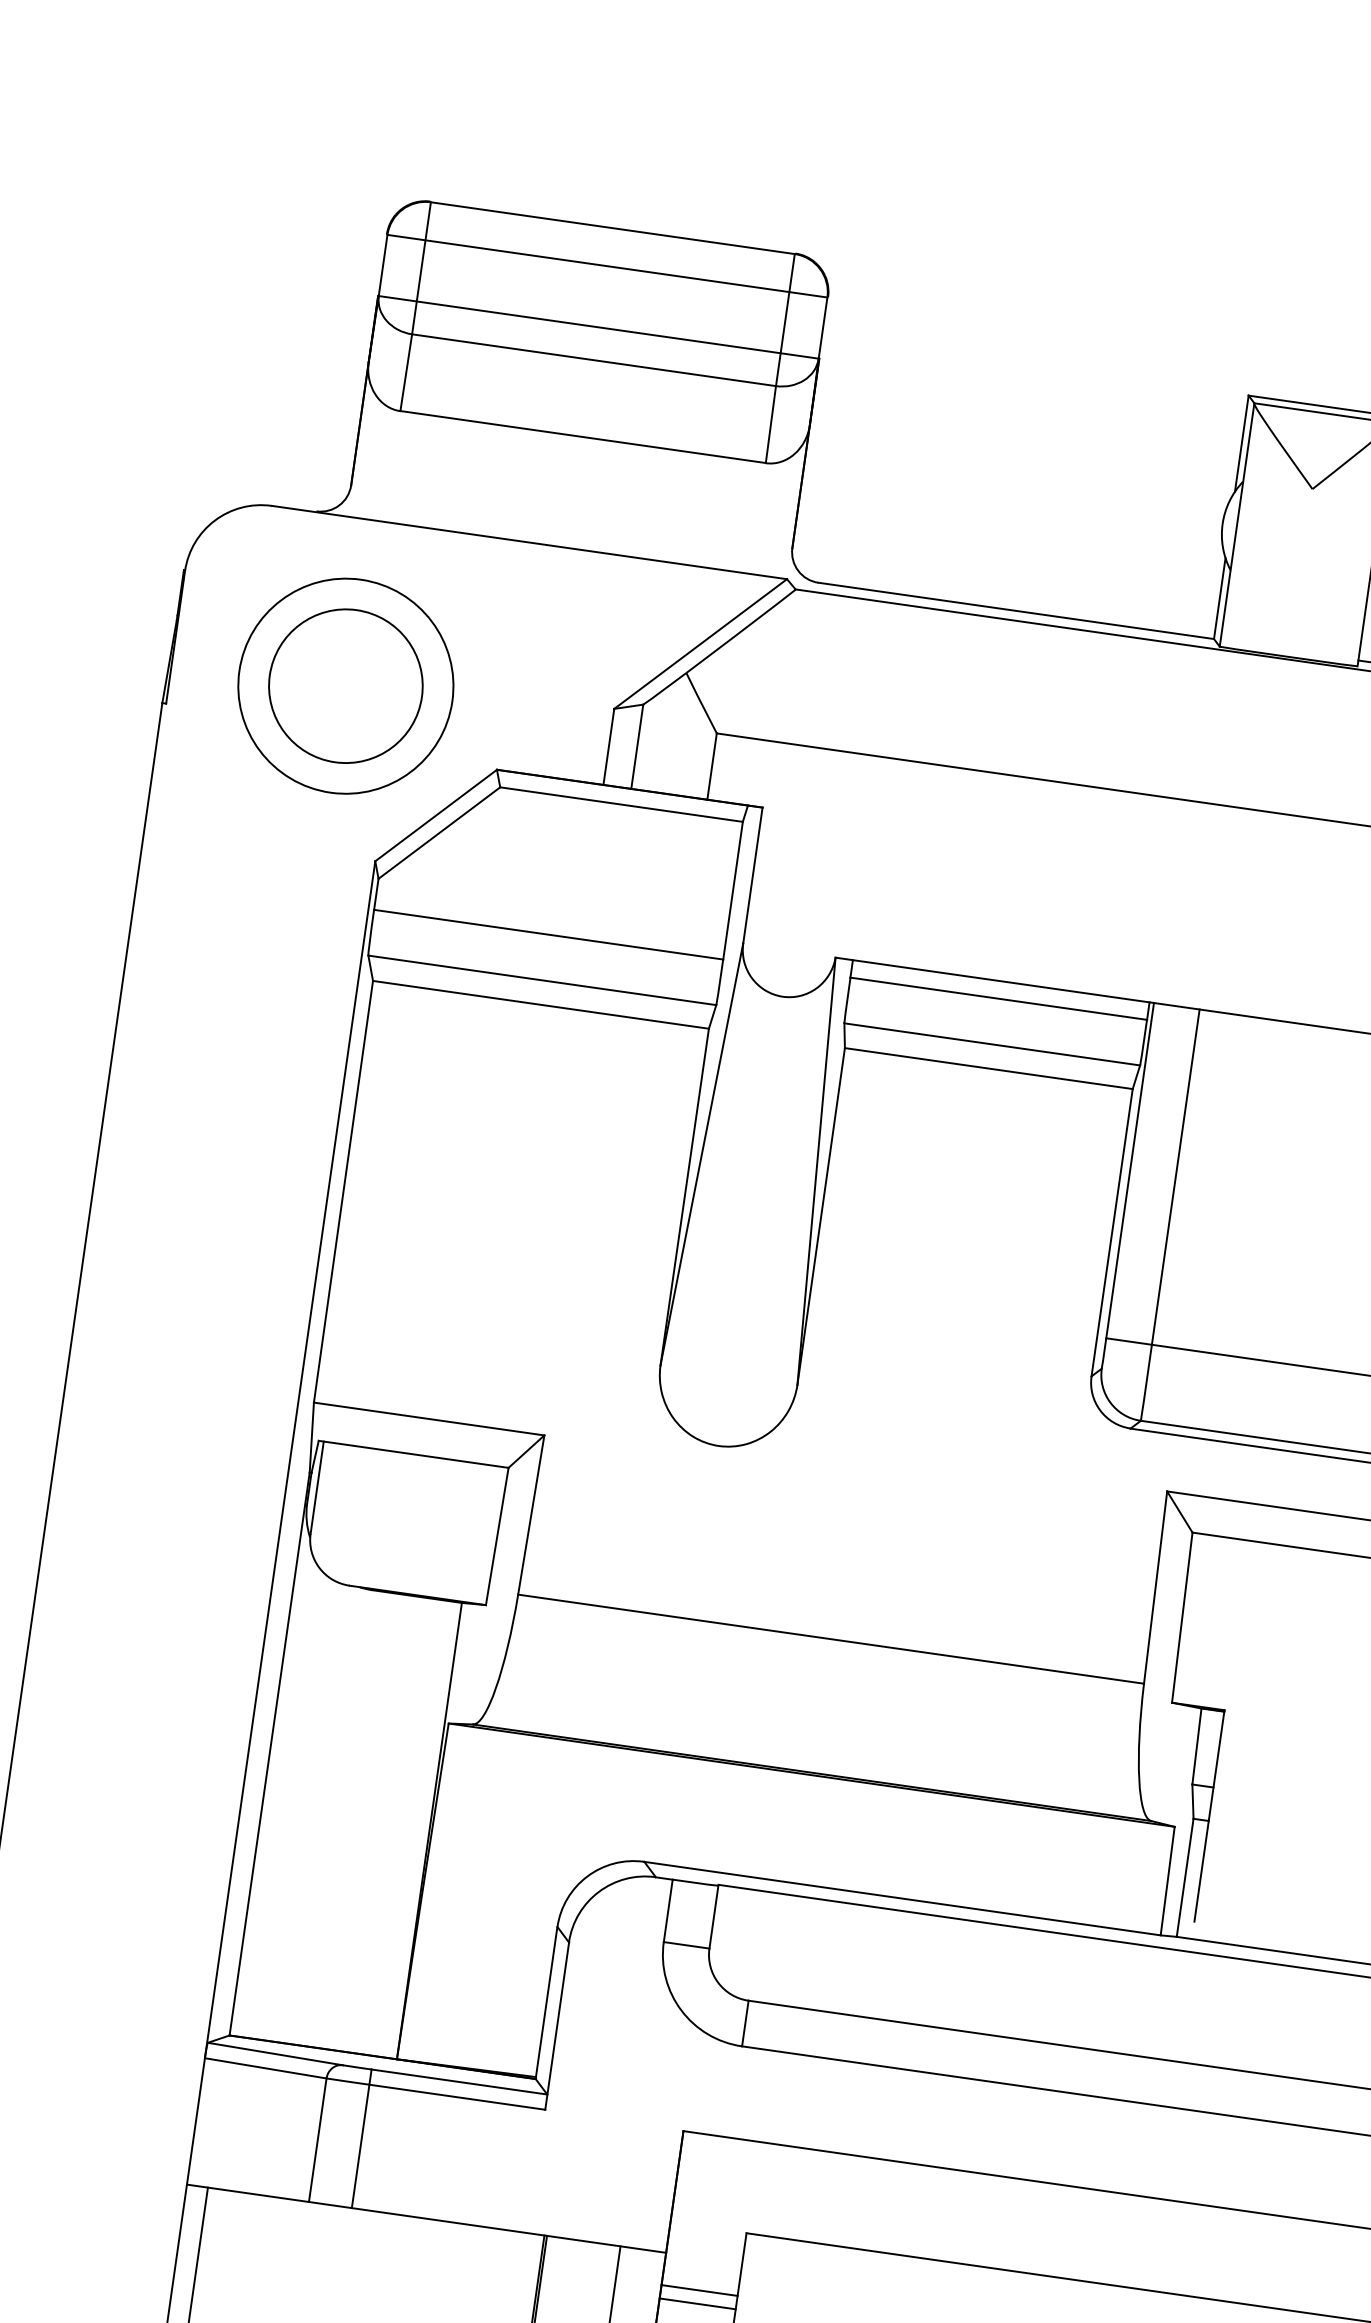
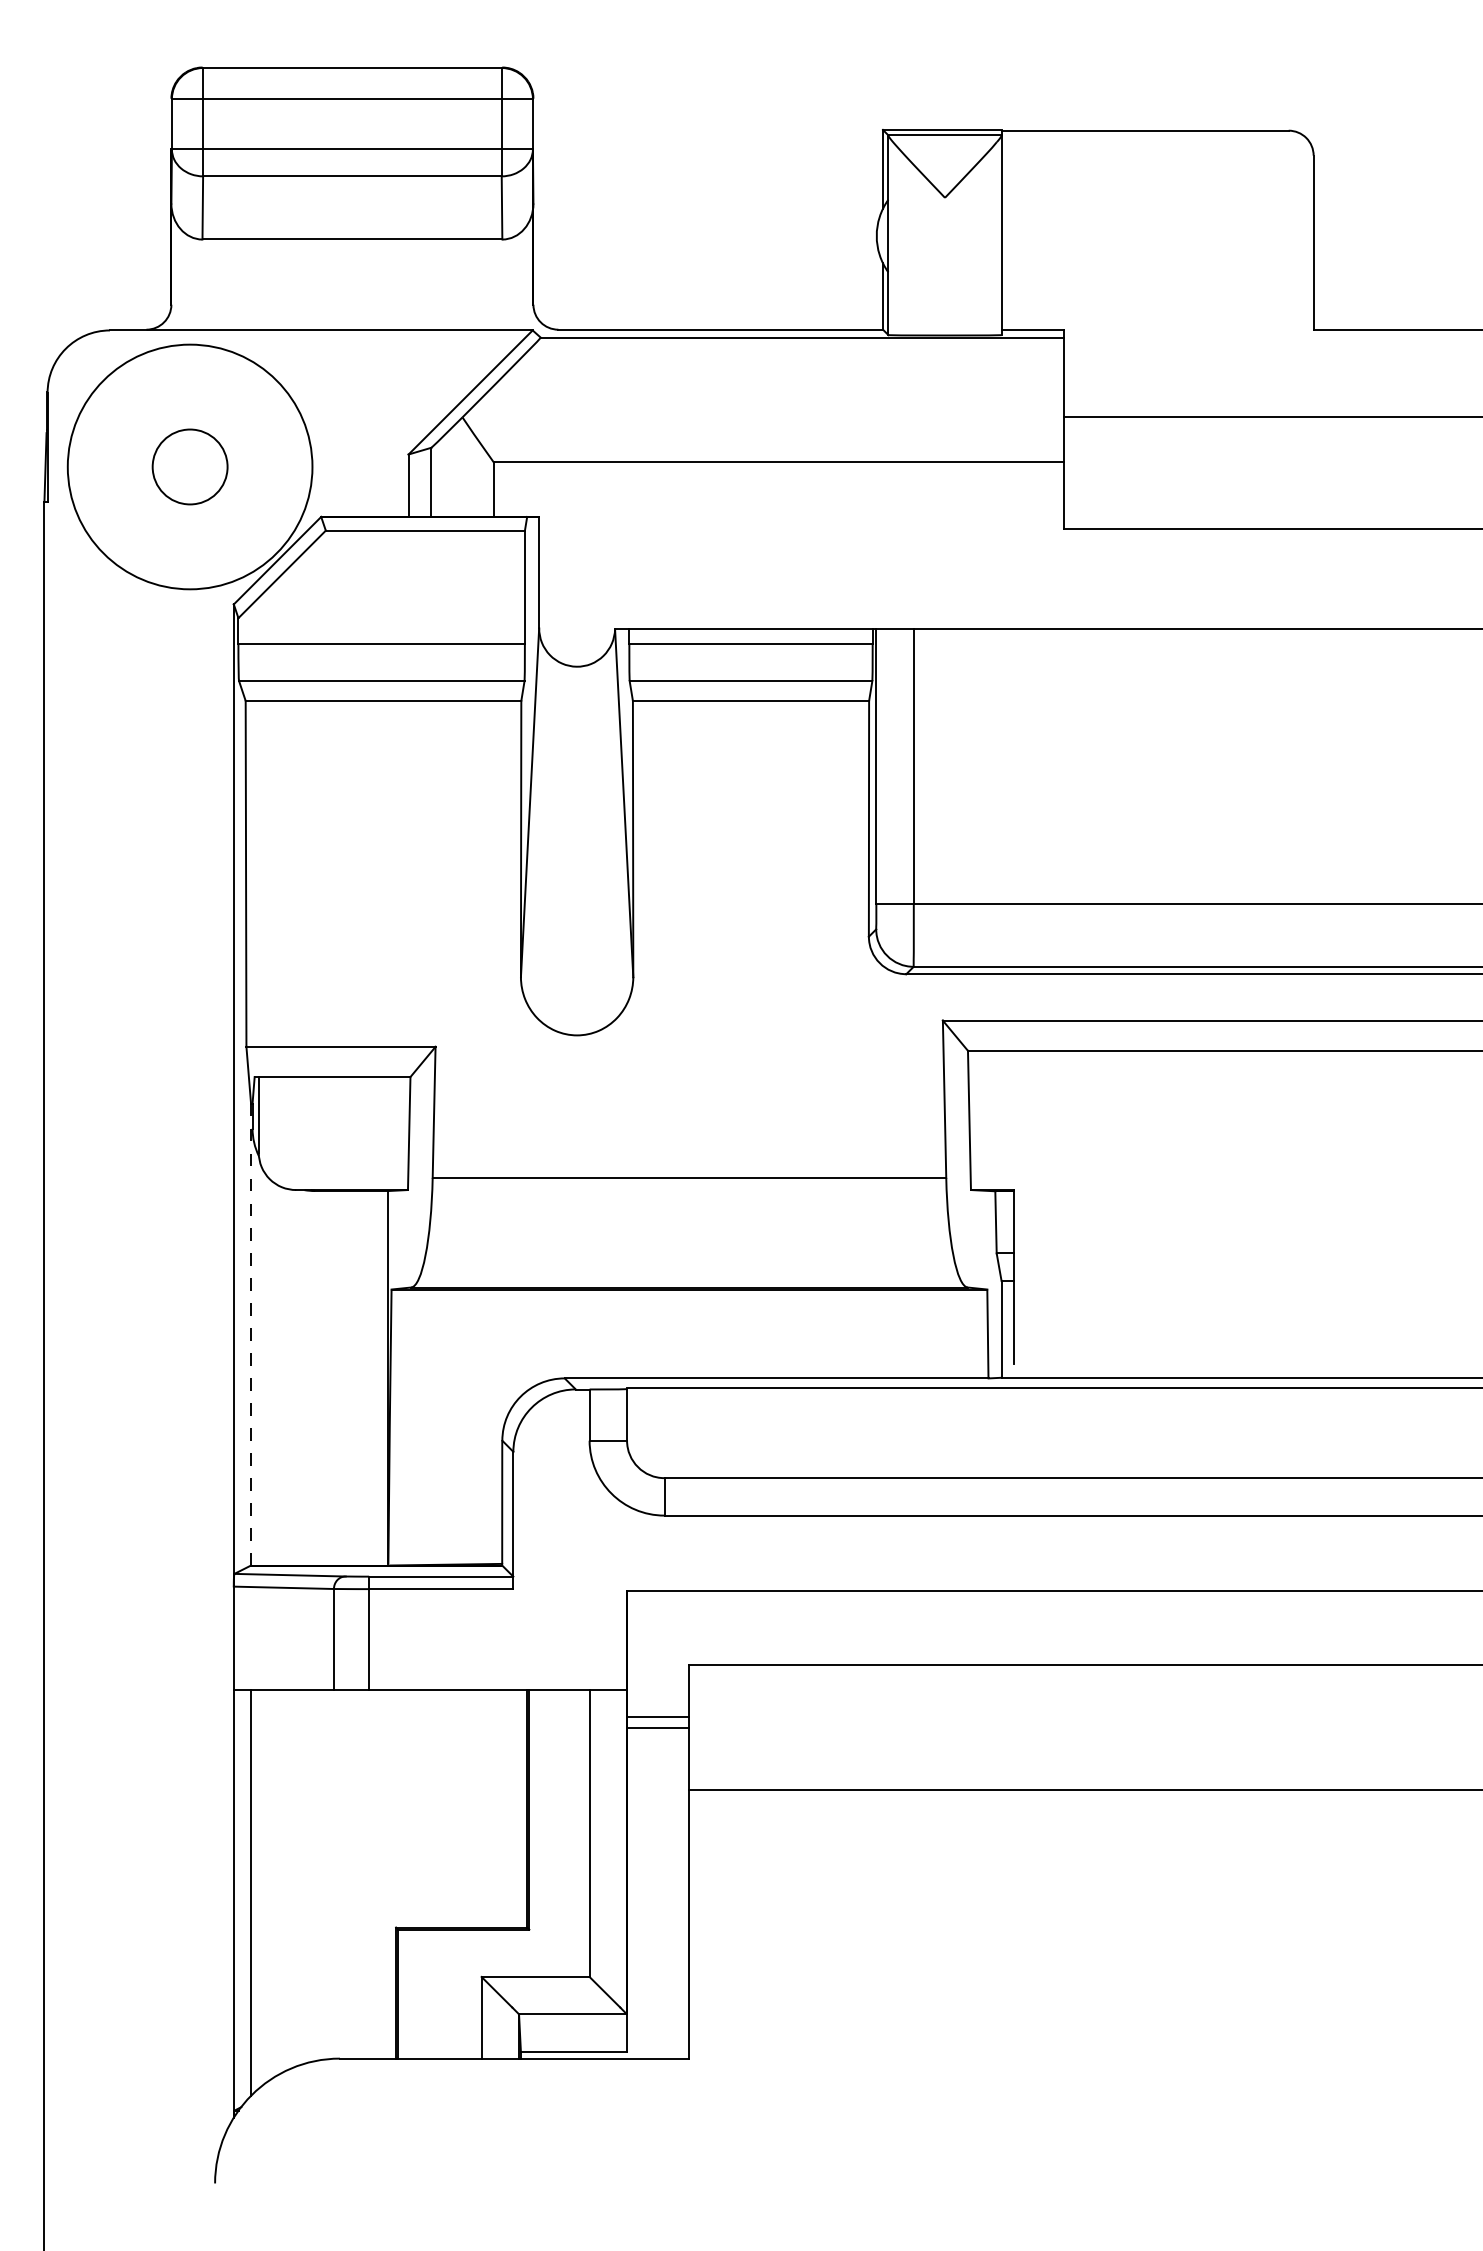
circle: (345, 685) -> (189, 466), size x0.6
circle: (345, 685) -> (189, 466), size x1.4
line: (270, 1754) -> (251, 1334), solid -> dashed

